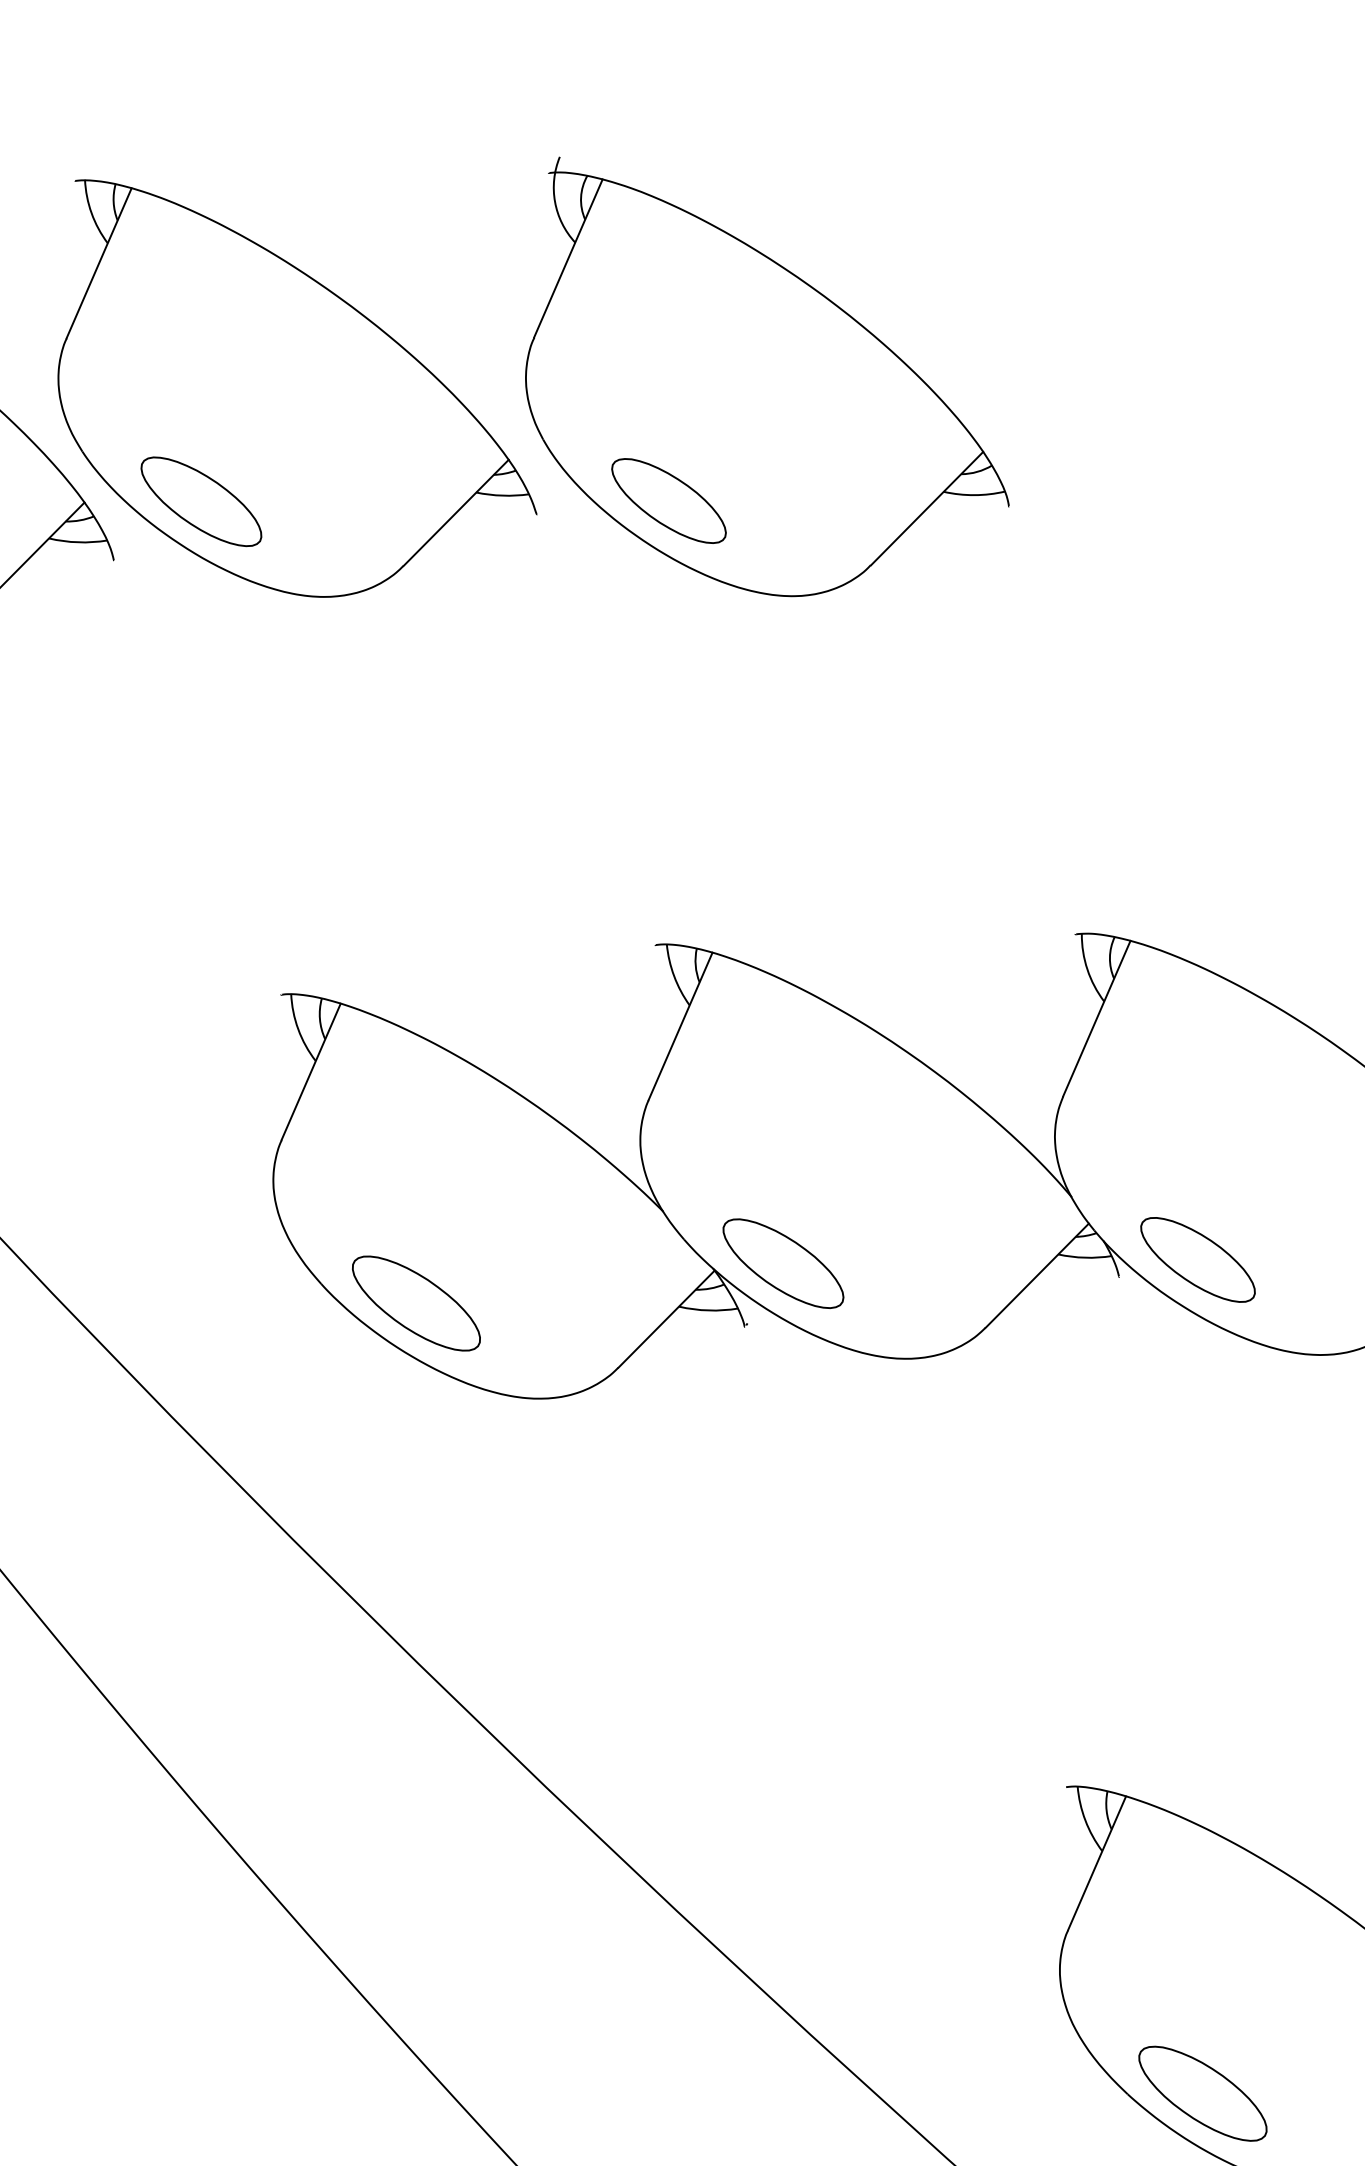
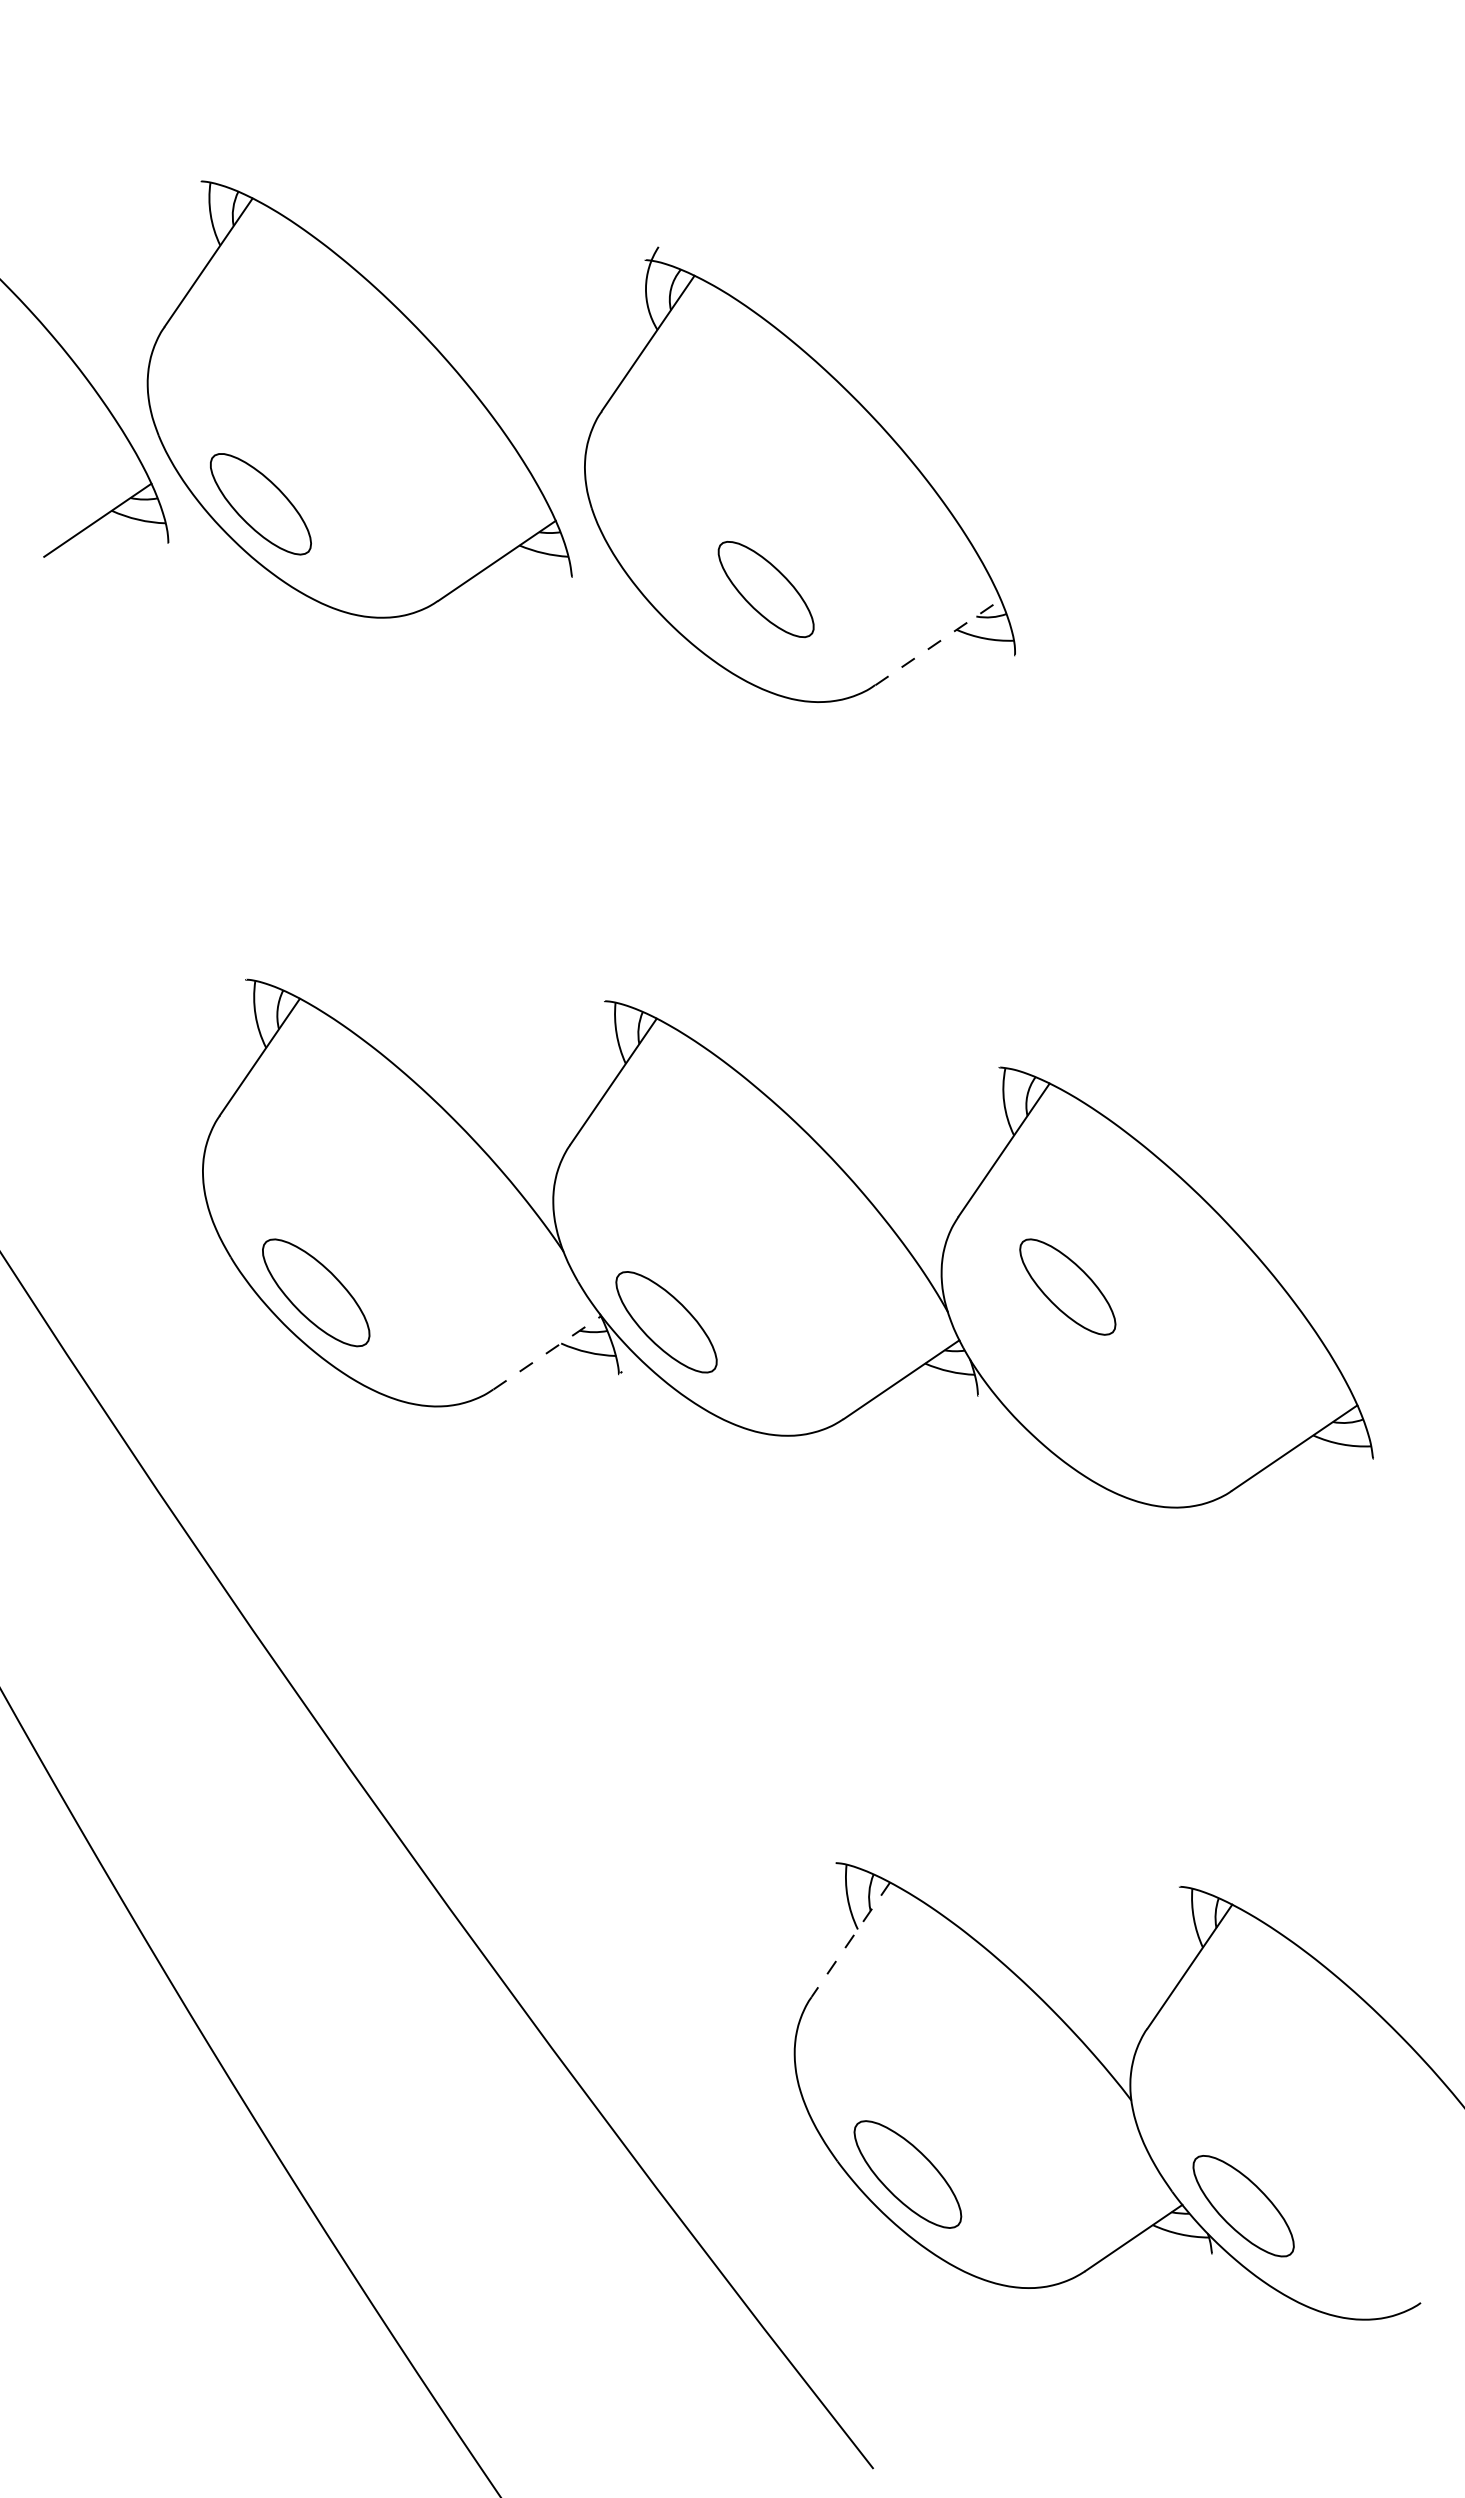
part: (668, 501) -> (765, 589), moved
line: (927, 508) -> (938, 642), solid -> dashed
part: (1197, 1259) -> (1067, 1286), moved
line: (666, 1318) -> (547, 1352), solid -> dashed
line: (1096, 1864) -> (850, 1940), solid -> dashed

